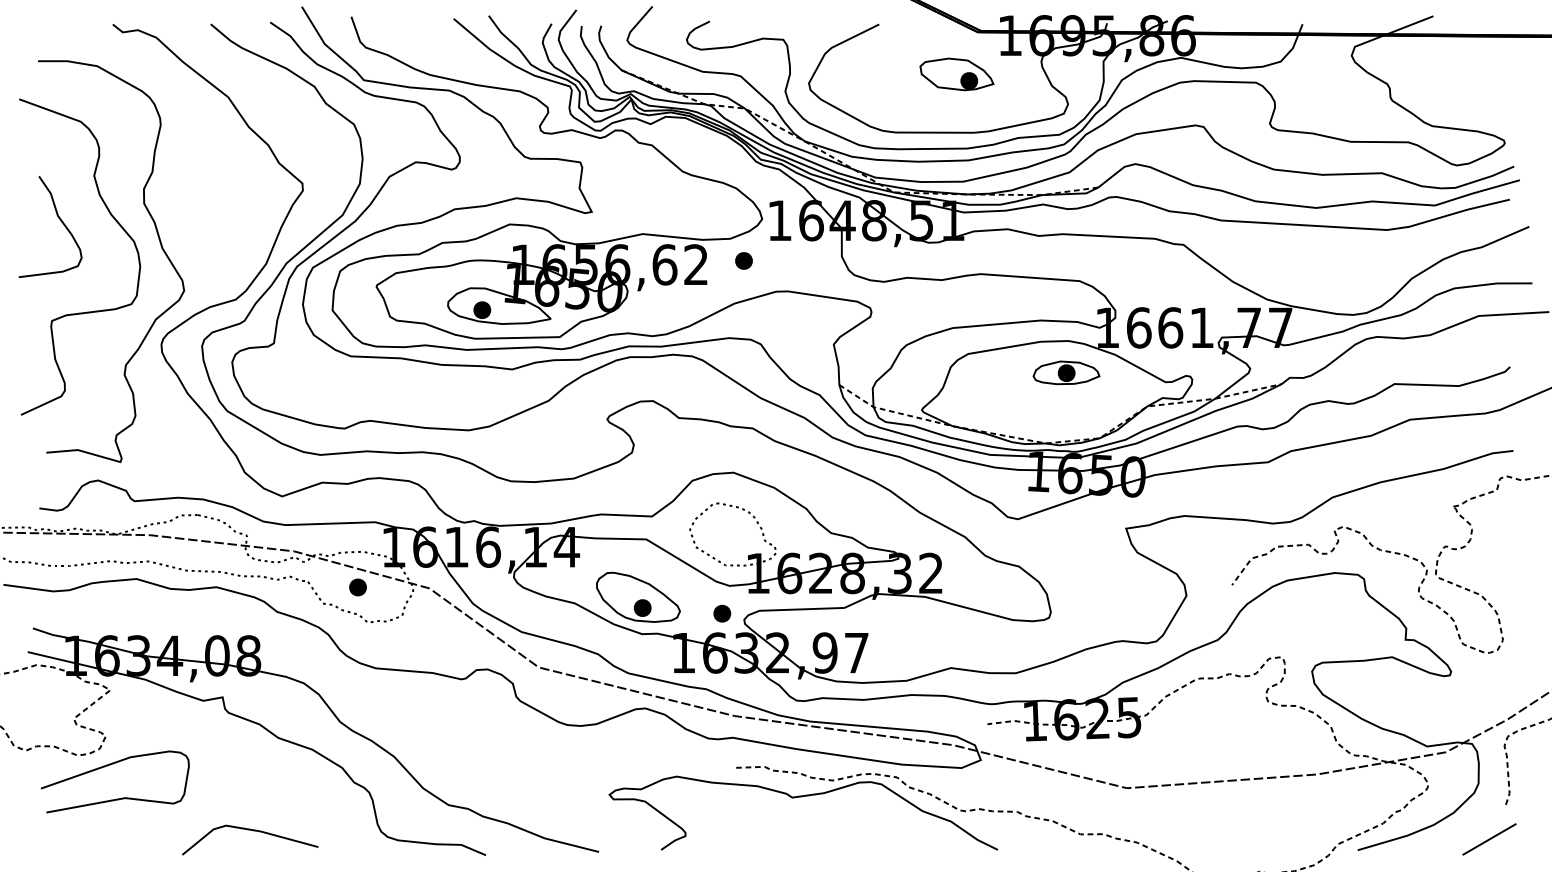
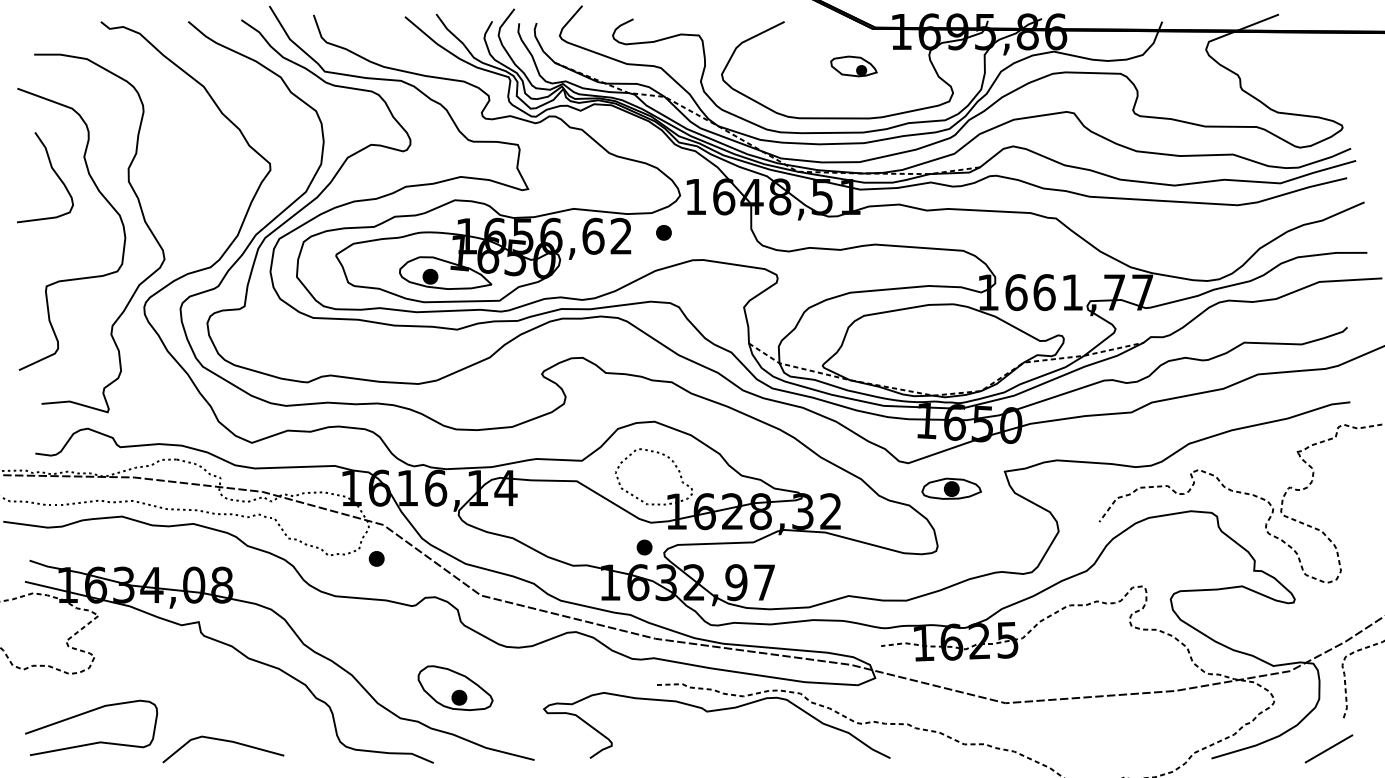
part: (956, 74) -> (853, 66), size x0.7
curve: (60, 221) -> (54, 172), moved
part: (1066, 372) -> (951, 488), moved
part: (357, 587) -> (376, 558), moved
part: (638, 596) -> (455, 687), moved
curve: (110, 765) -> (87, 713), moved

